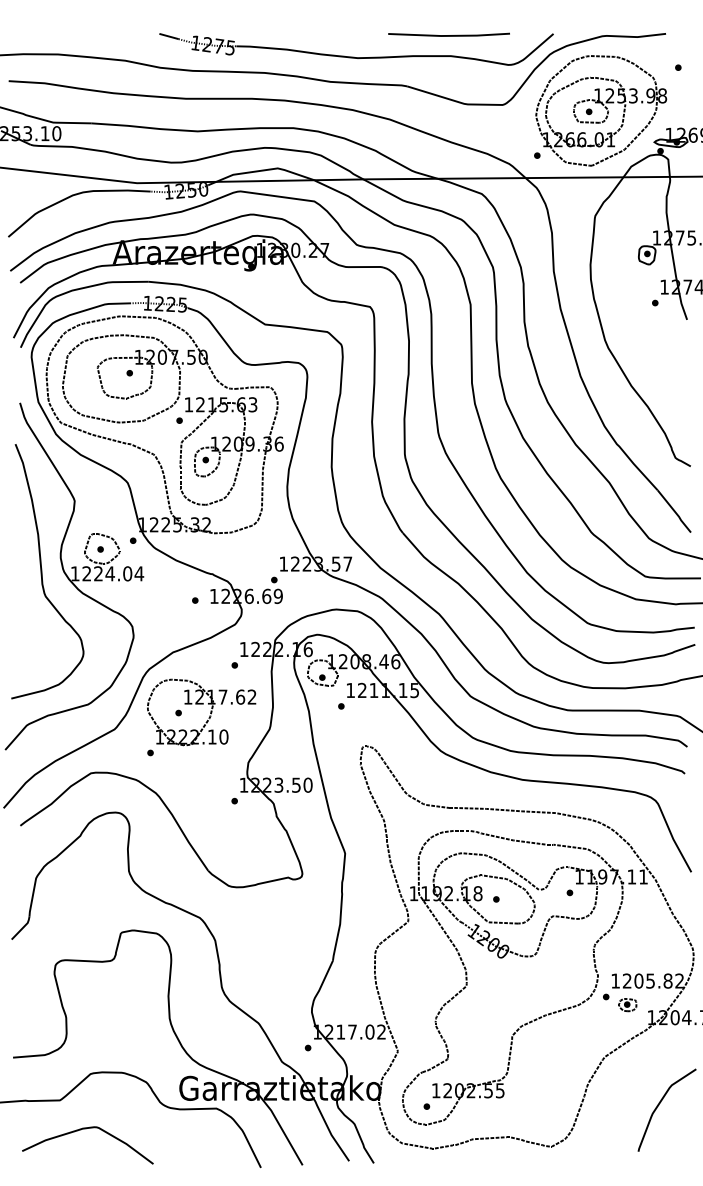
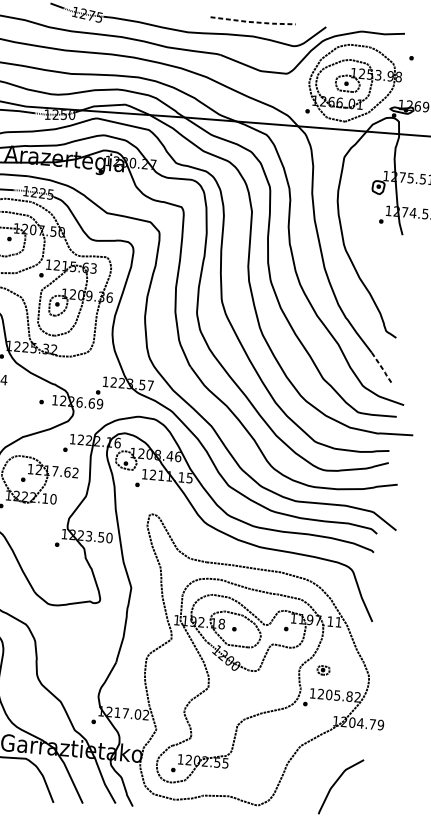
line: (450, 35) -> (254, 22), solid -> dashed
line: (675, 512) -> (382, 369), solid -> dashed
part: (627, 1005) -> (323, 670), moved

